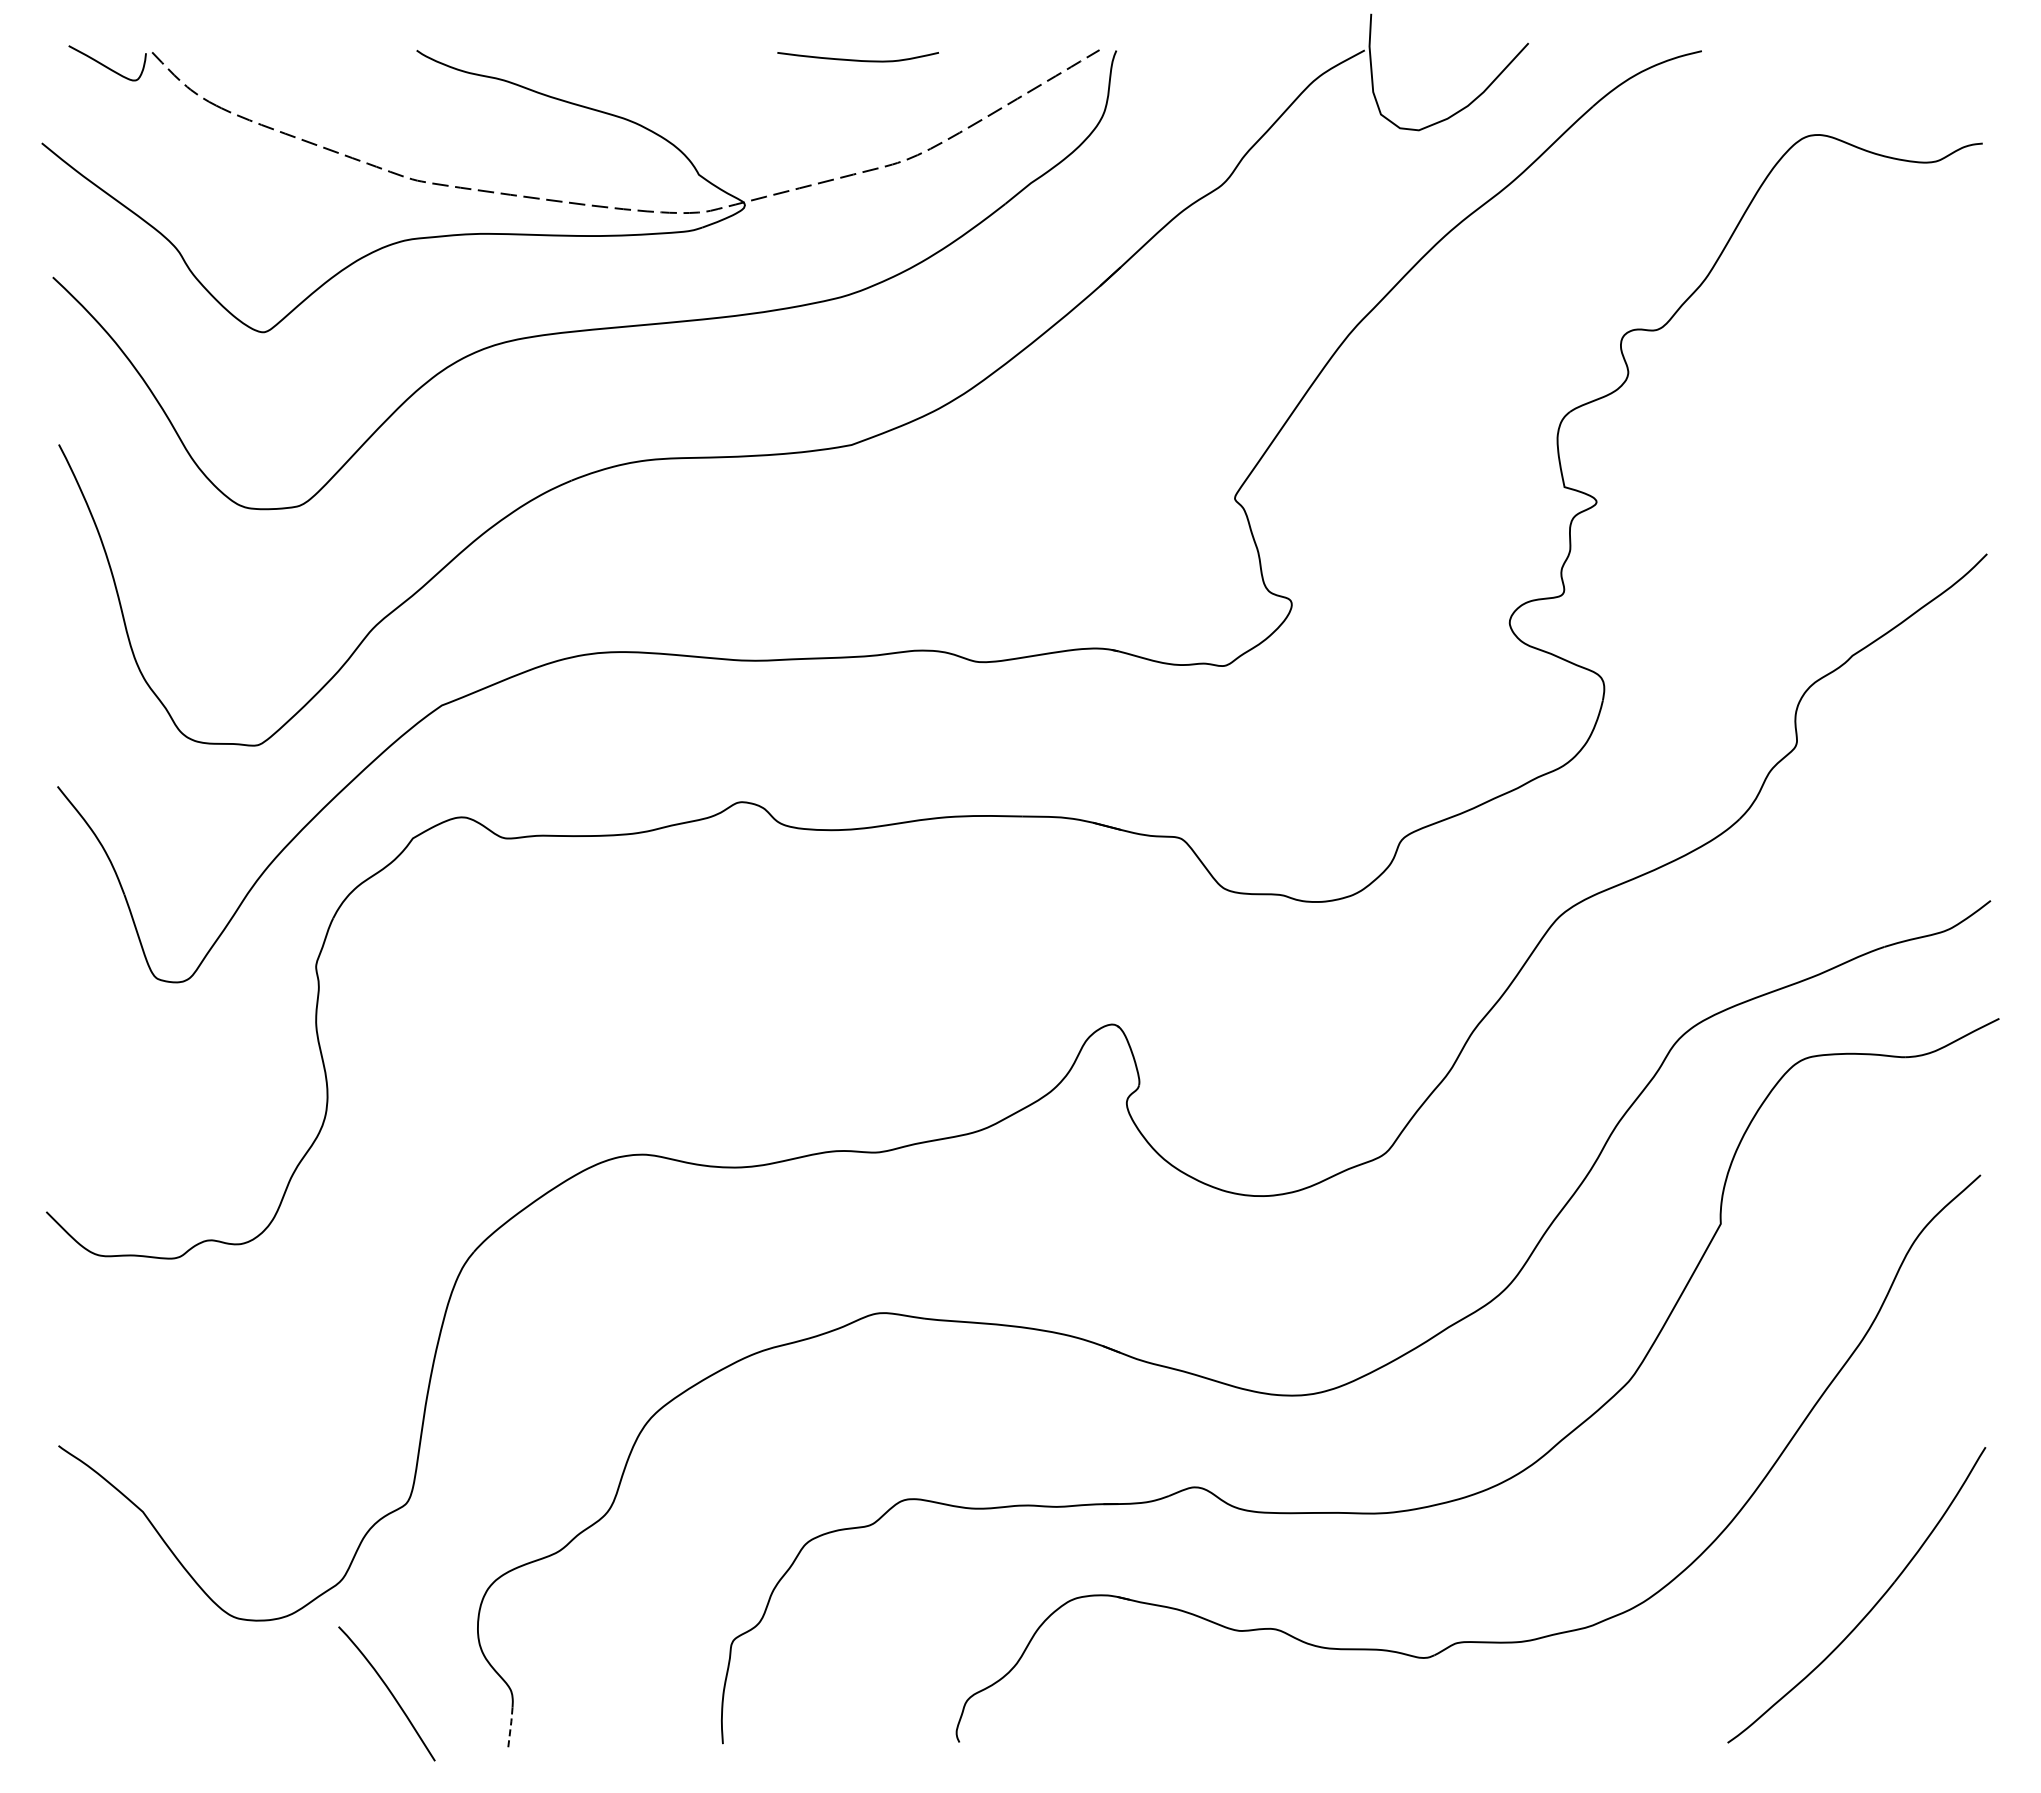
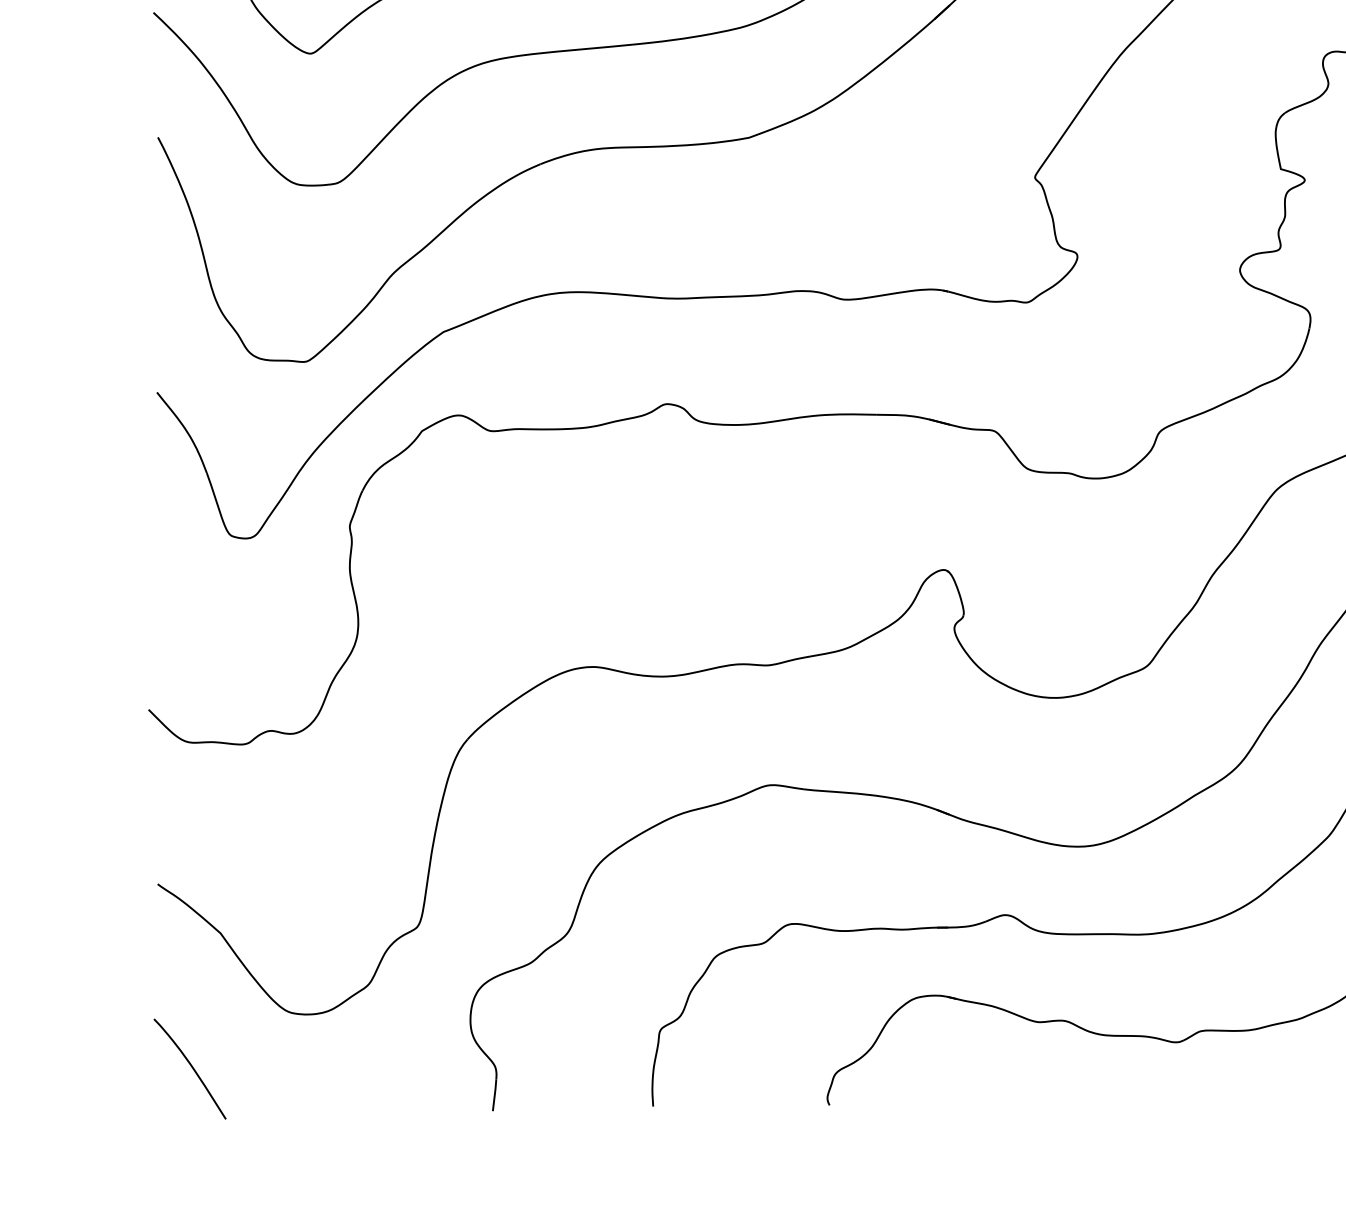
curve: (389, 1692) -> (191, 1068), moved
line: (510, 1728) -> (494, 1094), dashed -> solid

